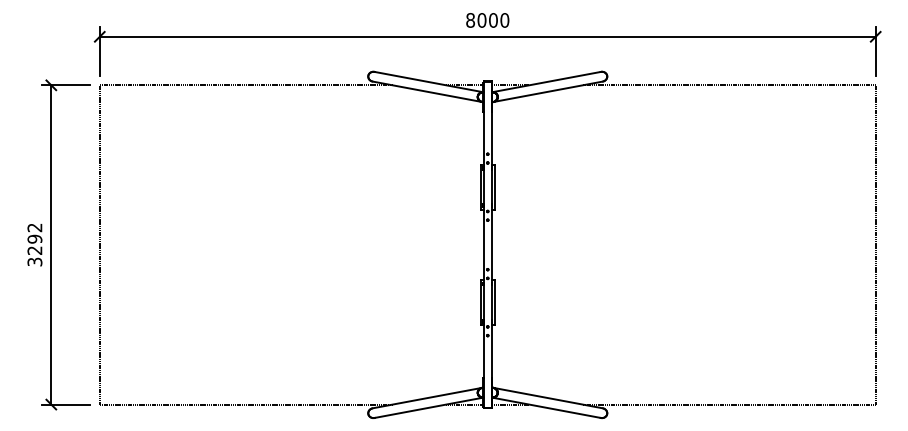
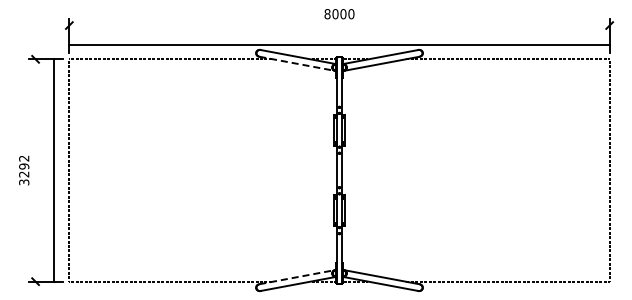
line: (487, 36) -> (339, 44), moved
line: (427, 91) -> (297, 63), solid -> dashed
line: (51, 244) -> (53, 170), moved
line: (427, 398) -> (297, 277), solid -> dashed

